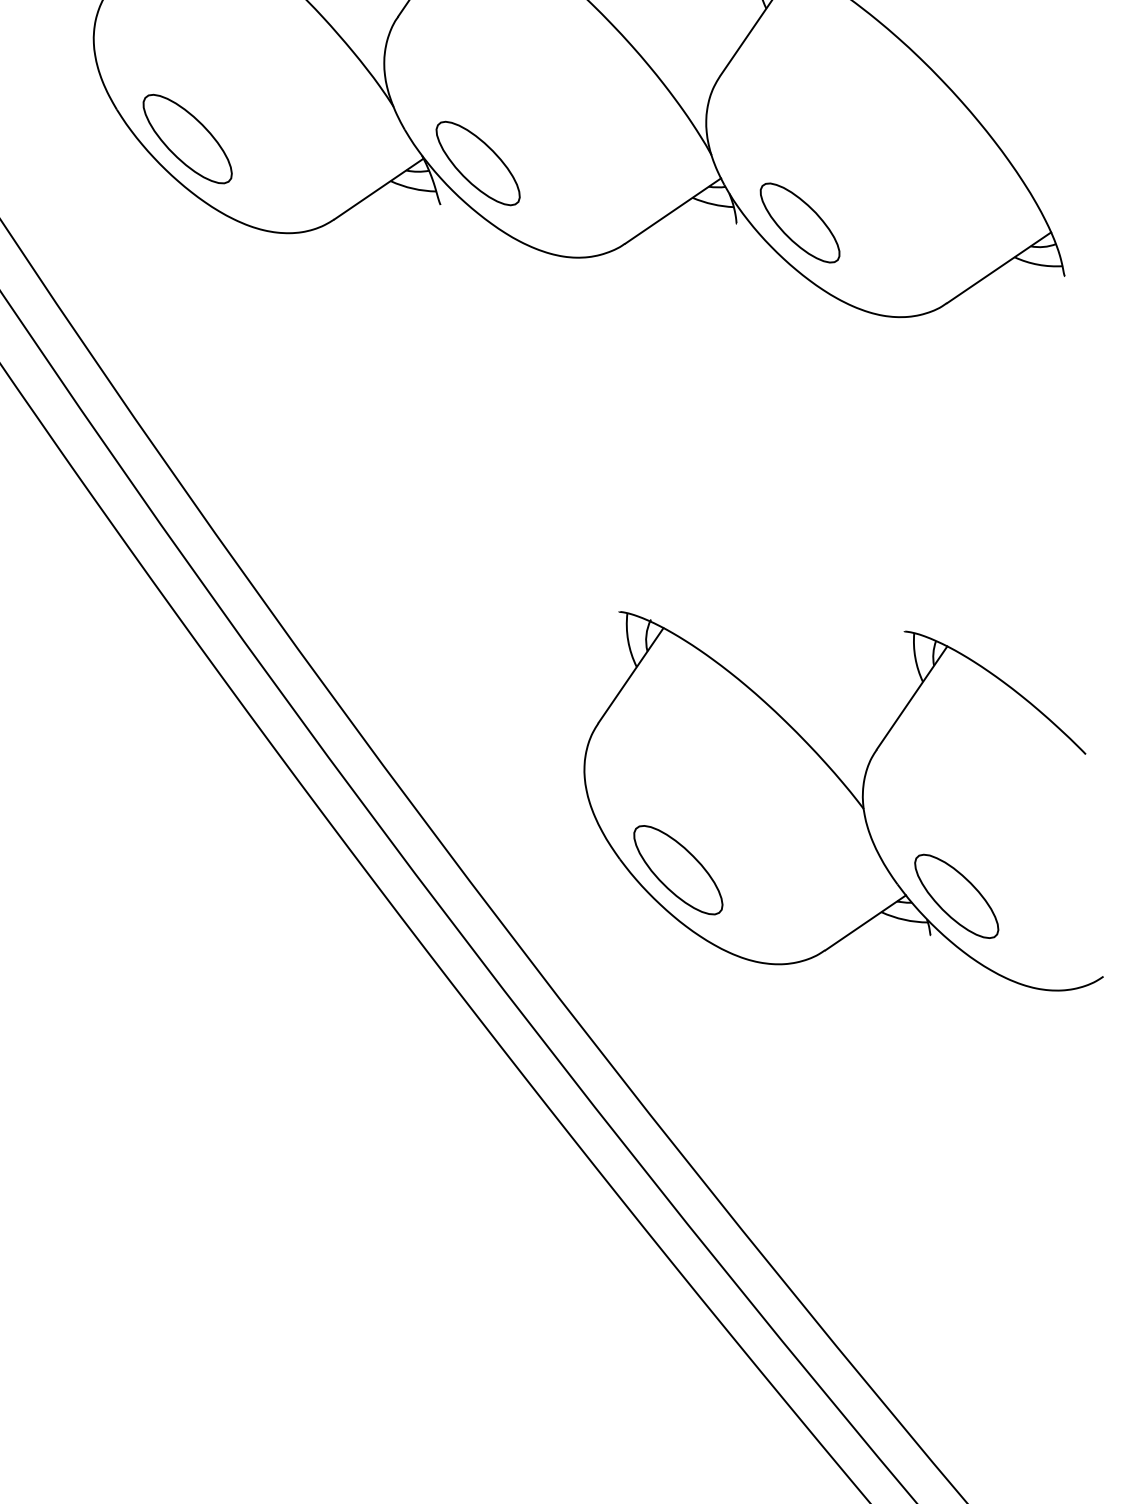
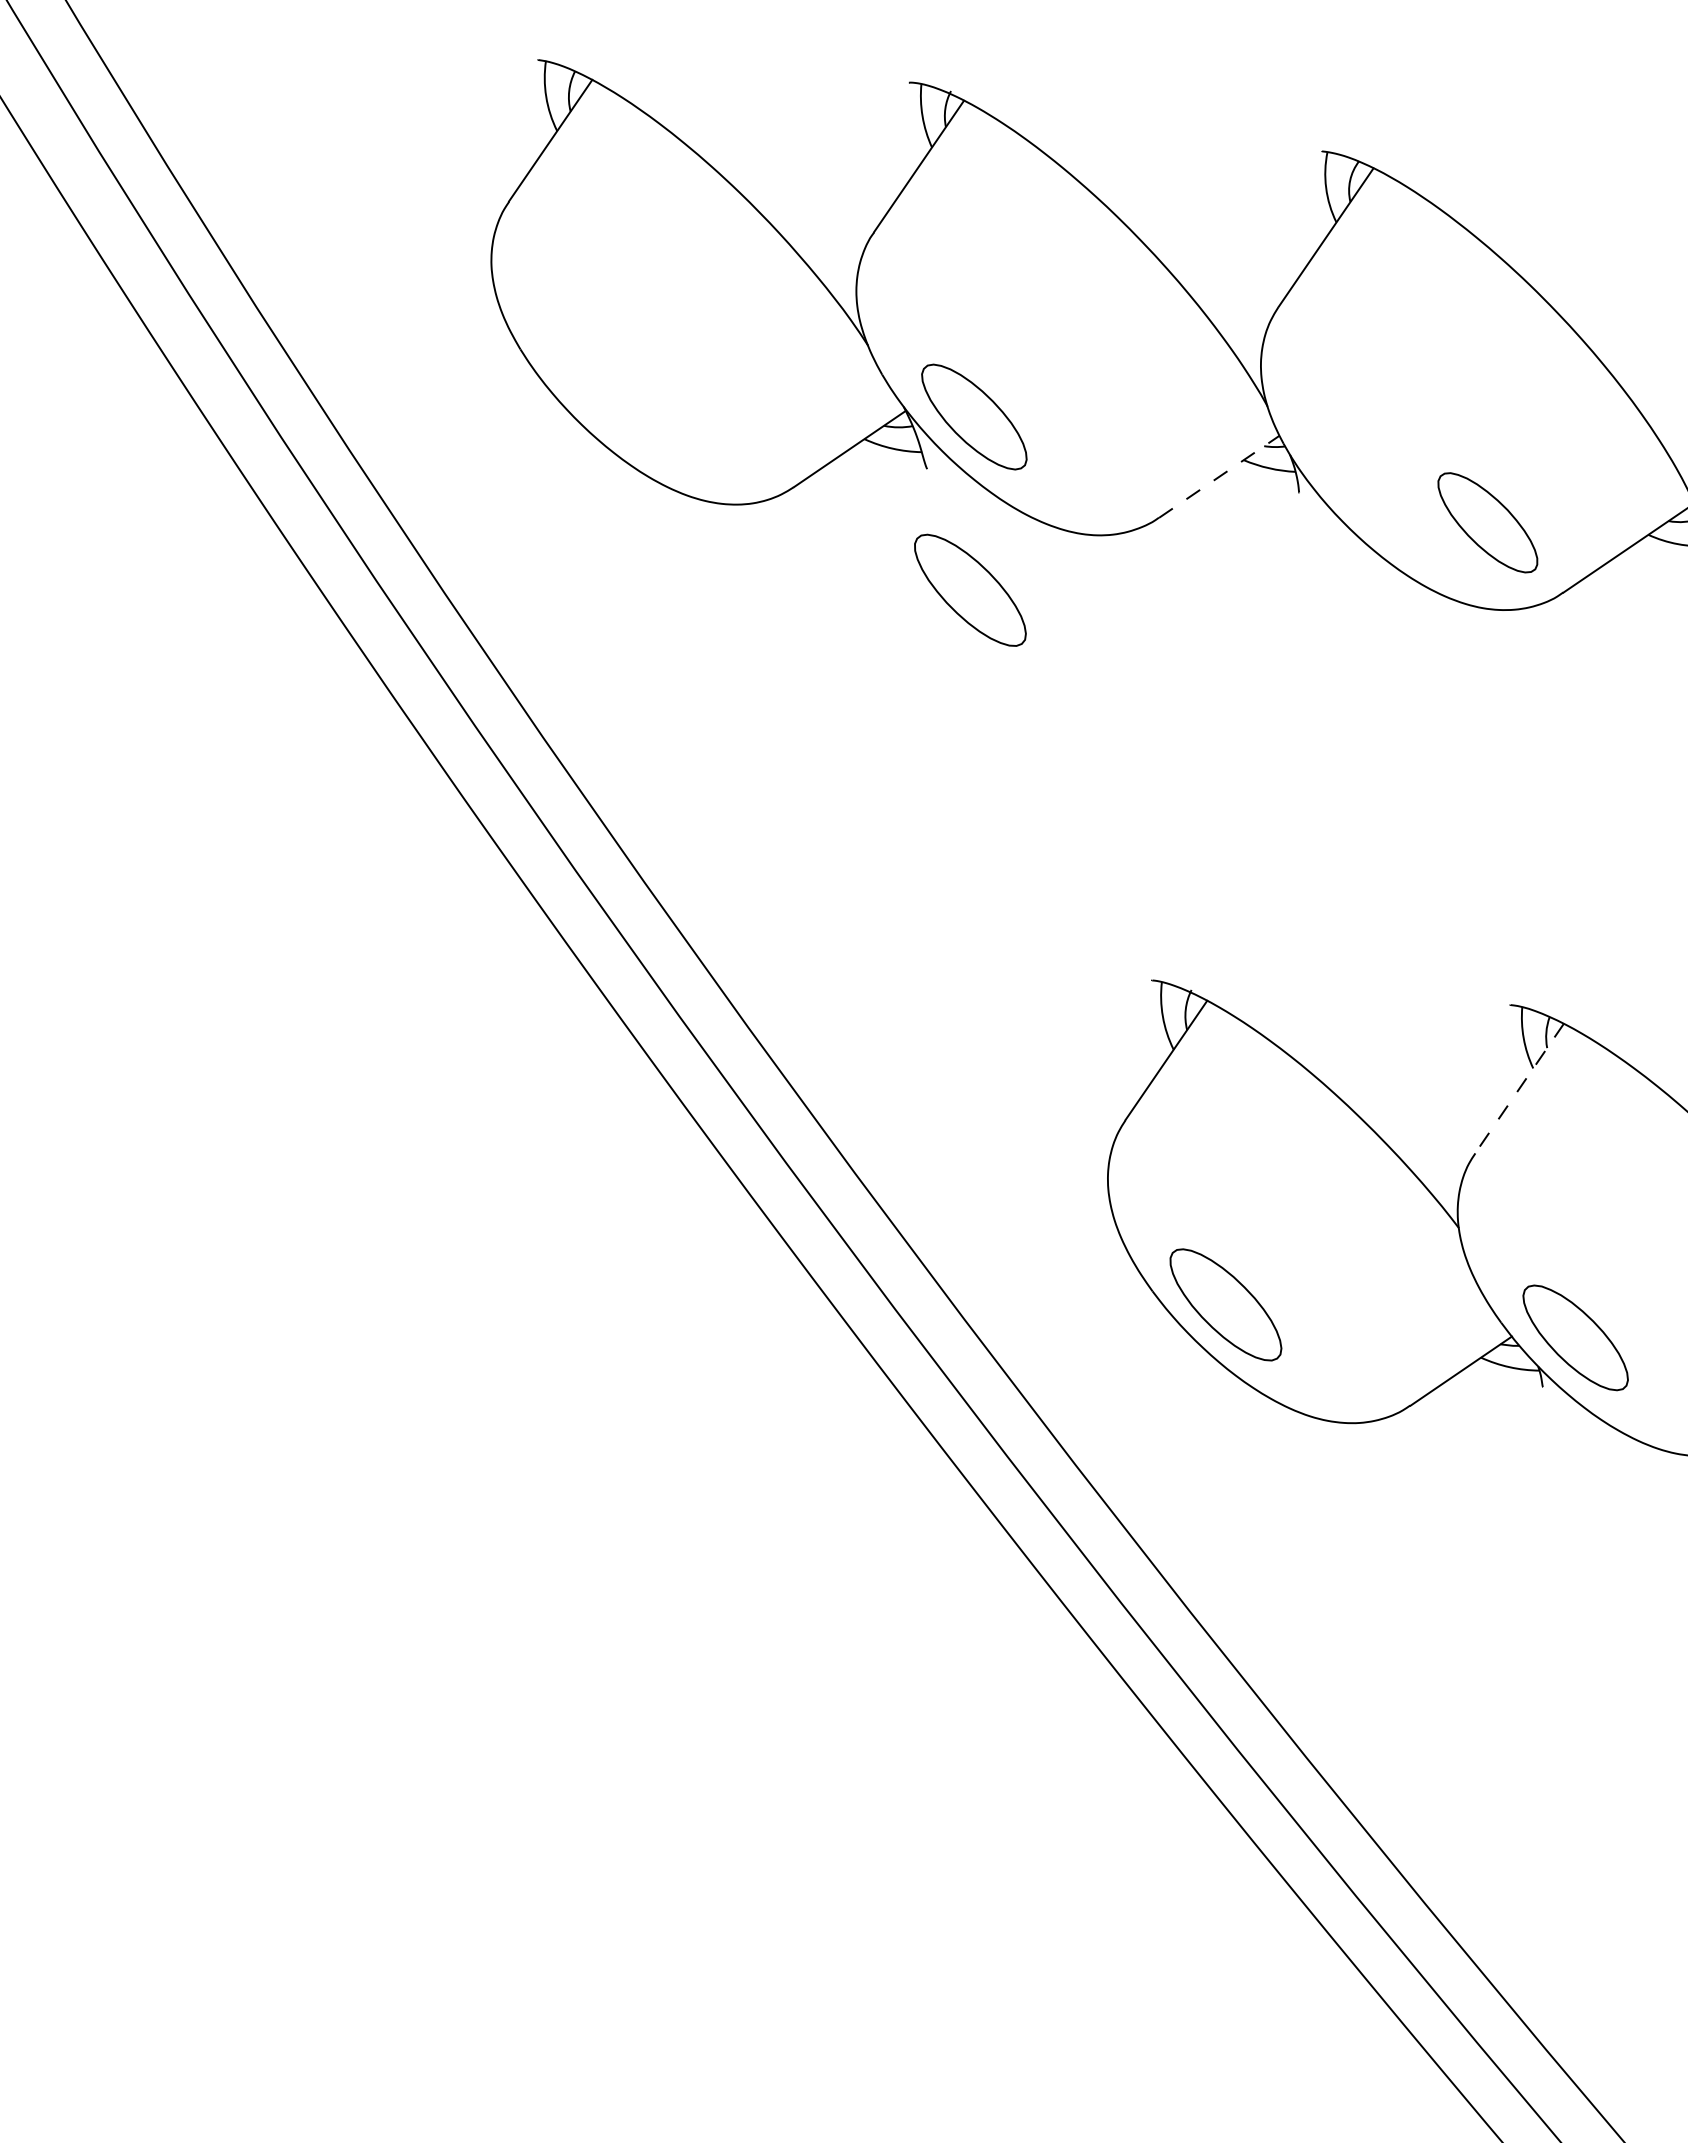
part: (187, 138) -> (970, 589), moved
line: (673, 210) -> (1219, 476), solid -> dashed
part: (799, 222) -> (1487, 522), moved
line: (912, 697) -> (1519, 1088), solid -> dashed

